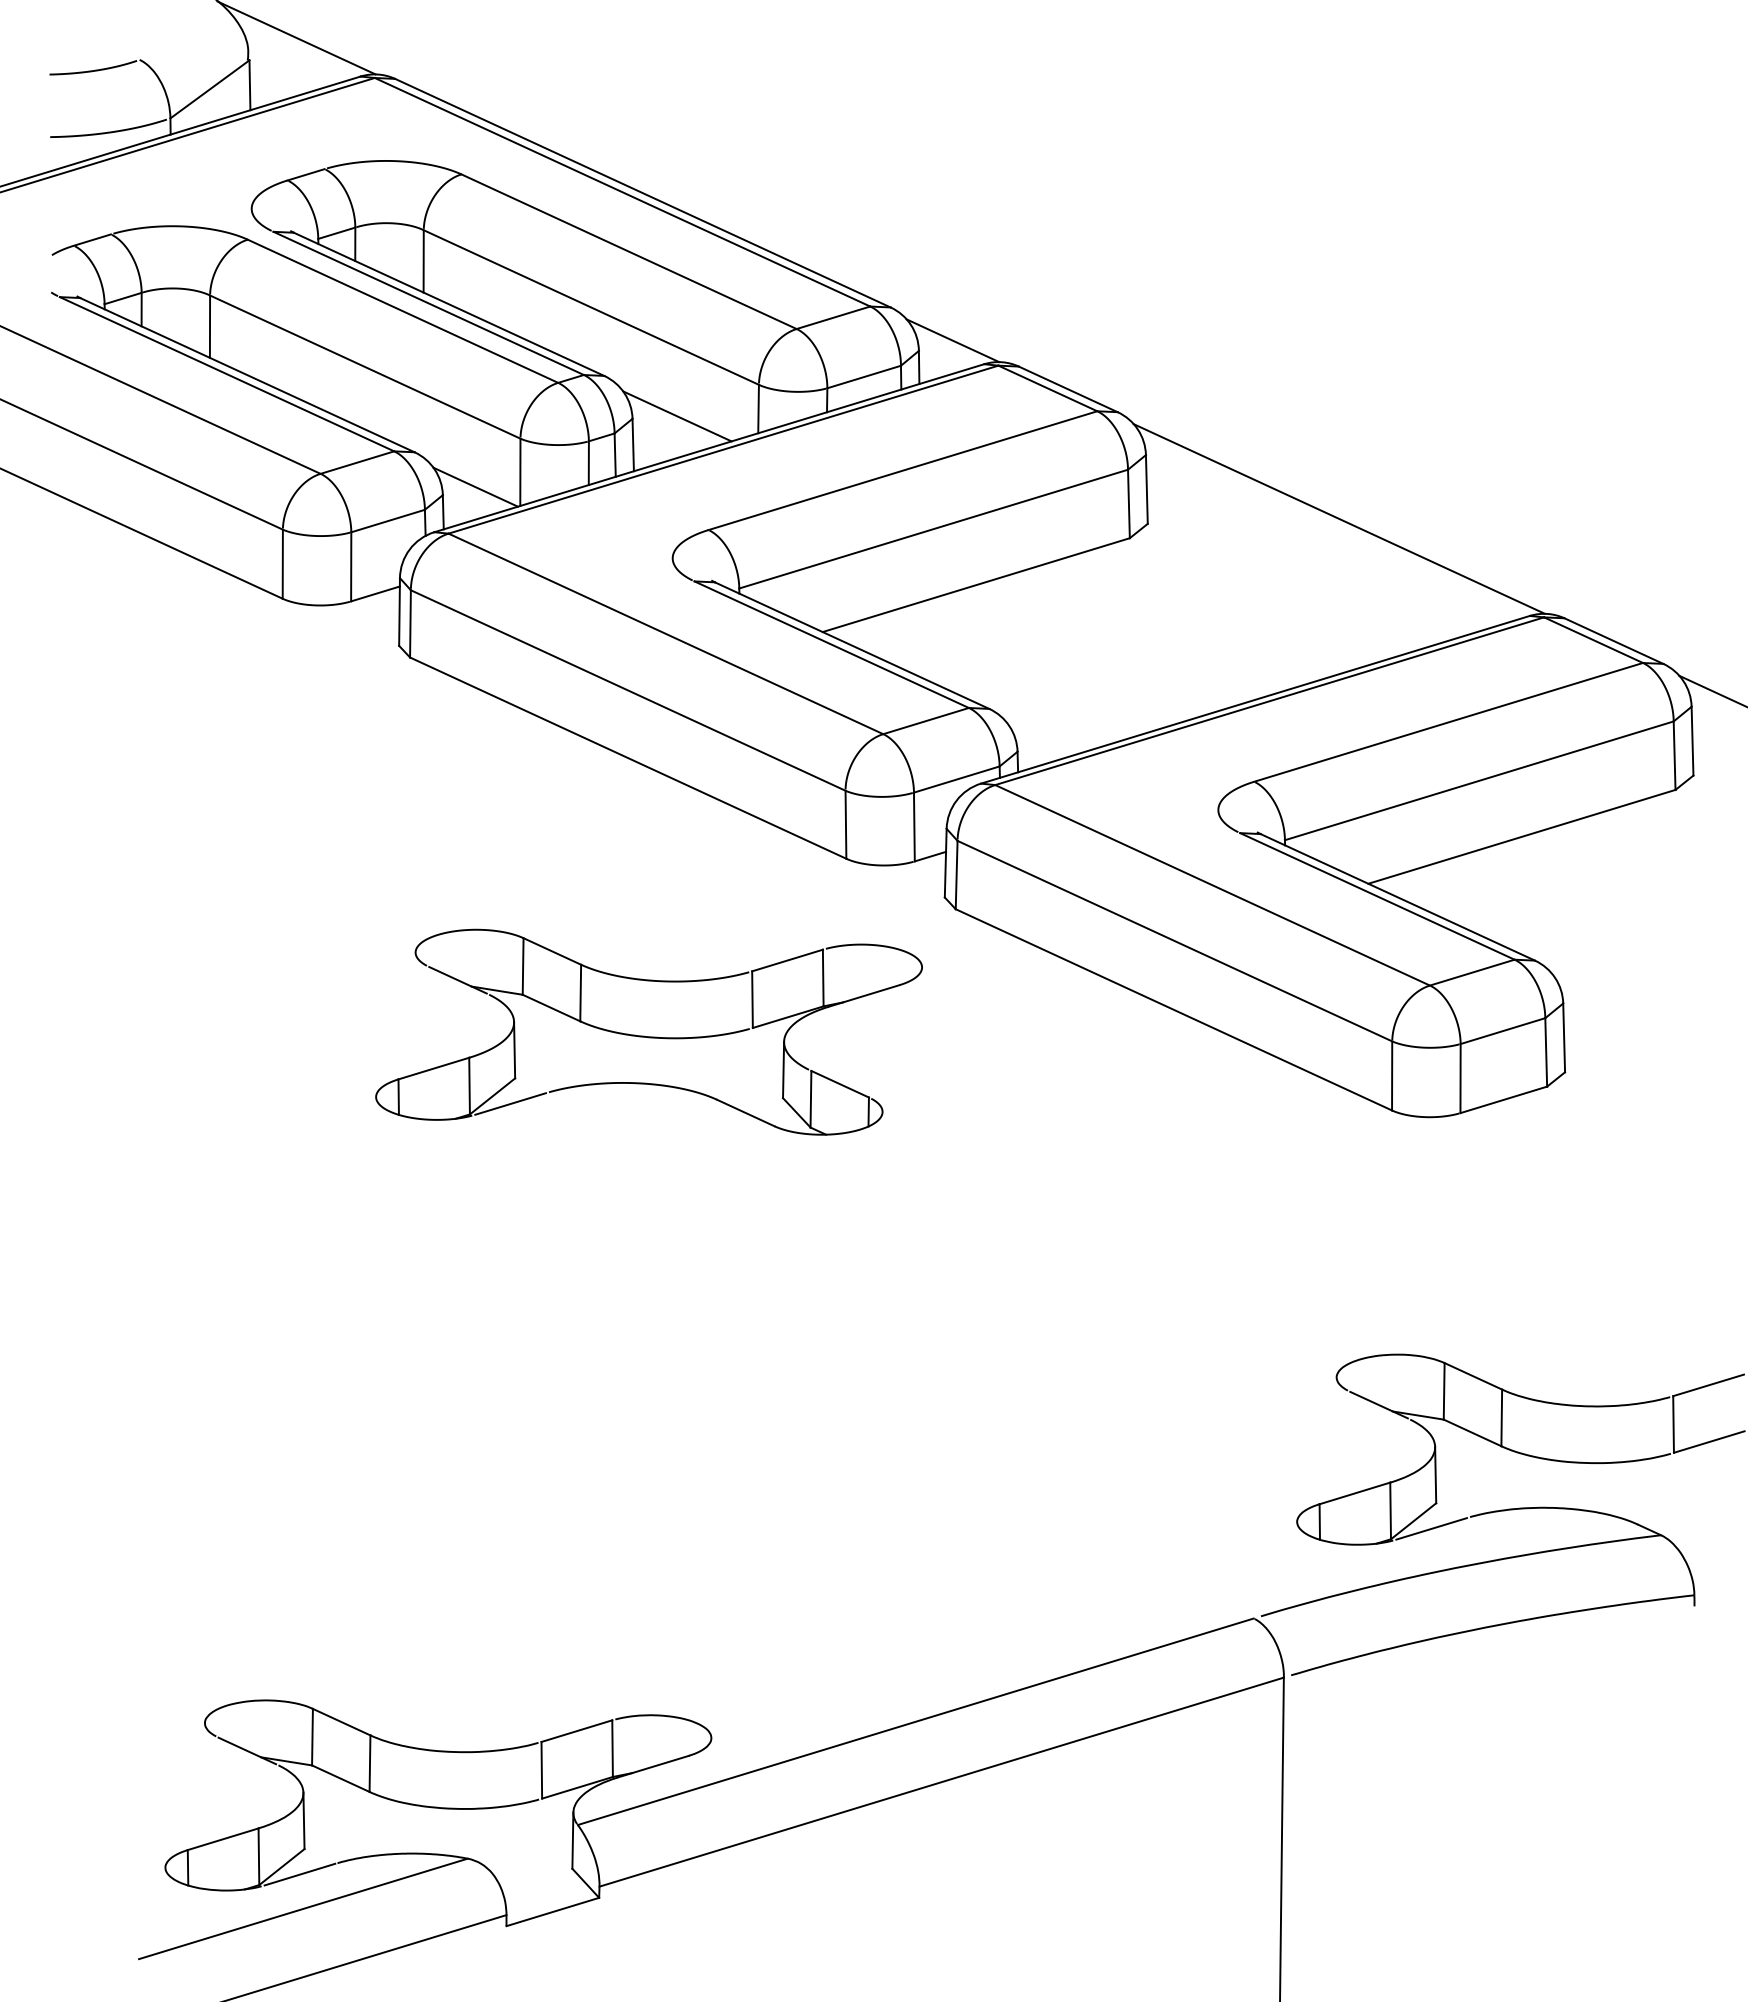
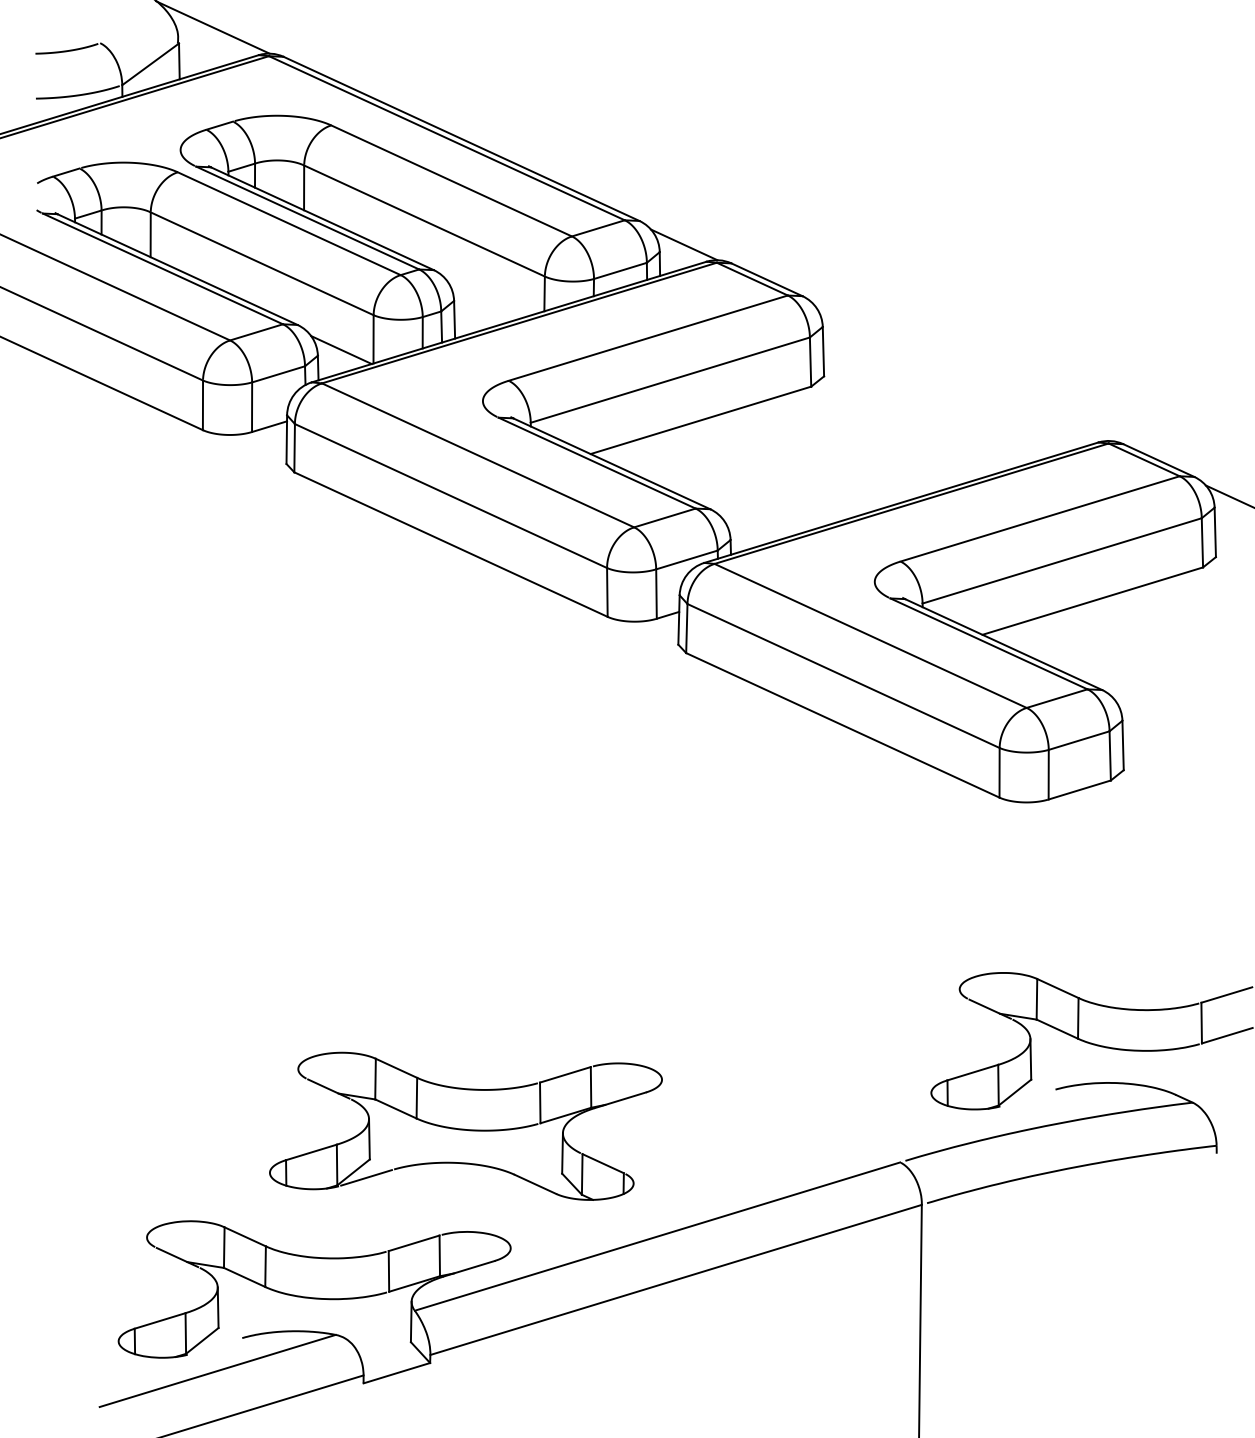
line: (677, 416) -> (486, 299), removed
line: (1338, 518) -> (961, 372), removed
part: (648, 1031) -> (465, 1125), moved
line: (1431, 1528) -> (1027, 1097), removed
line: (299, 1874) -> (214, 1346), removed

